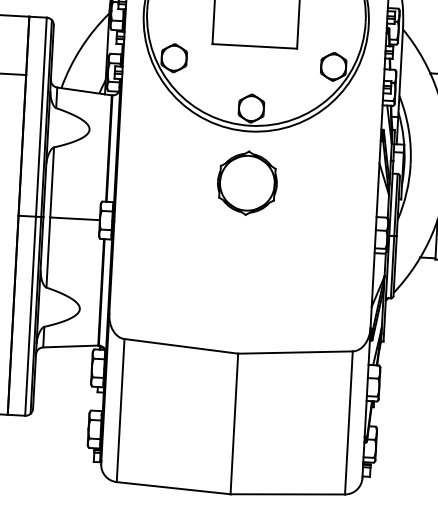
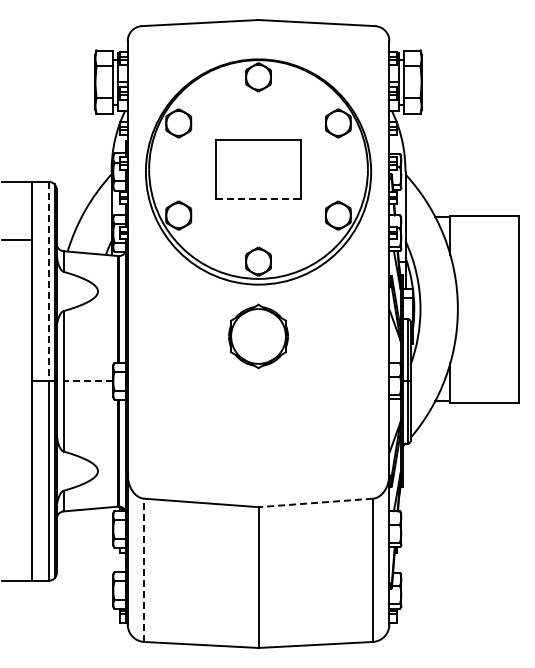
line: (255, 46) -> (259, 199), solid -> dashed
line: (41, 117) -> (49, 281), solid -> dashed
line: (75, 219) -> (88, 381), solid -> dashed
line: (295, 352) -> (315, 502), solid -> dashed
line: (120, 410) -> (144, 570), solid -> dashed

